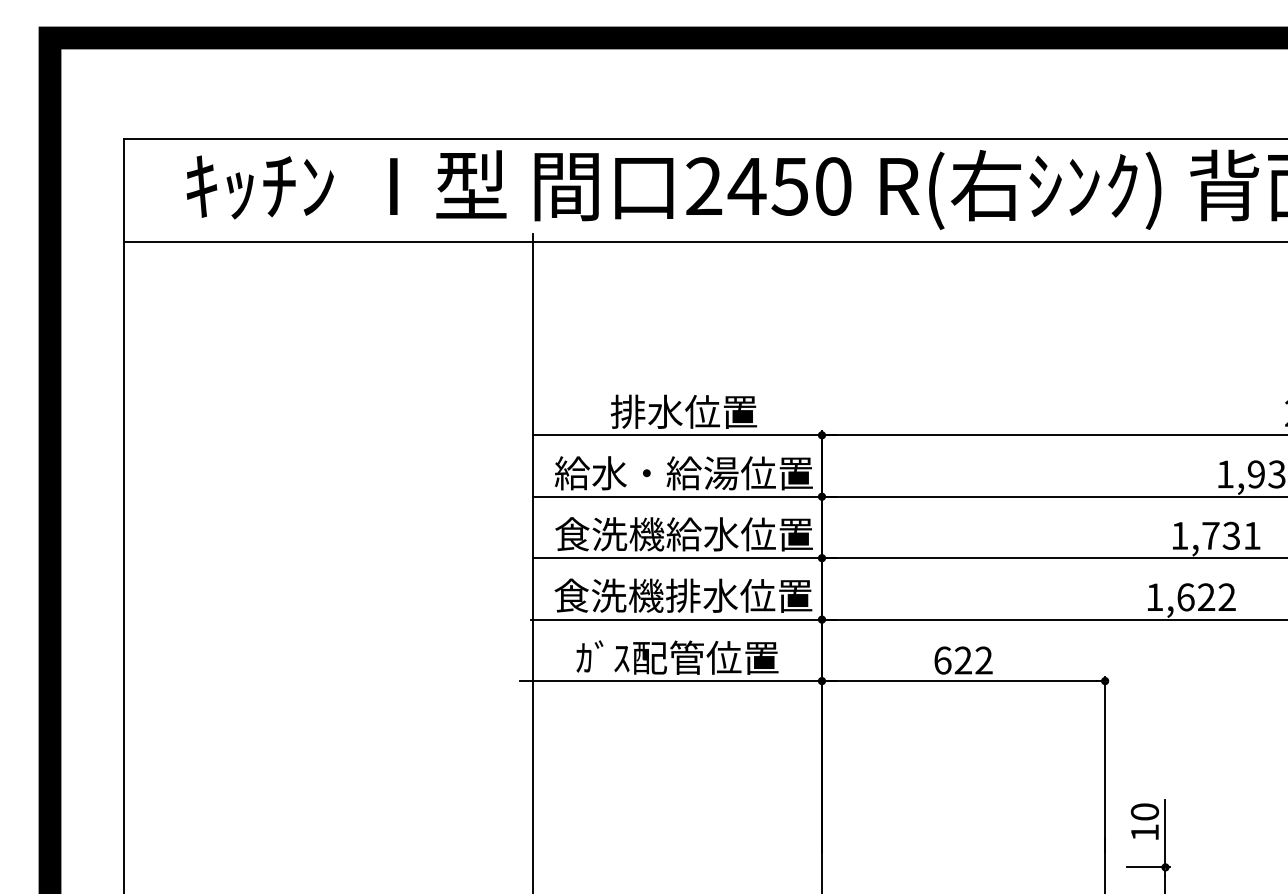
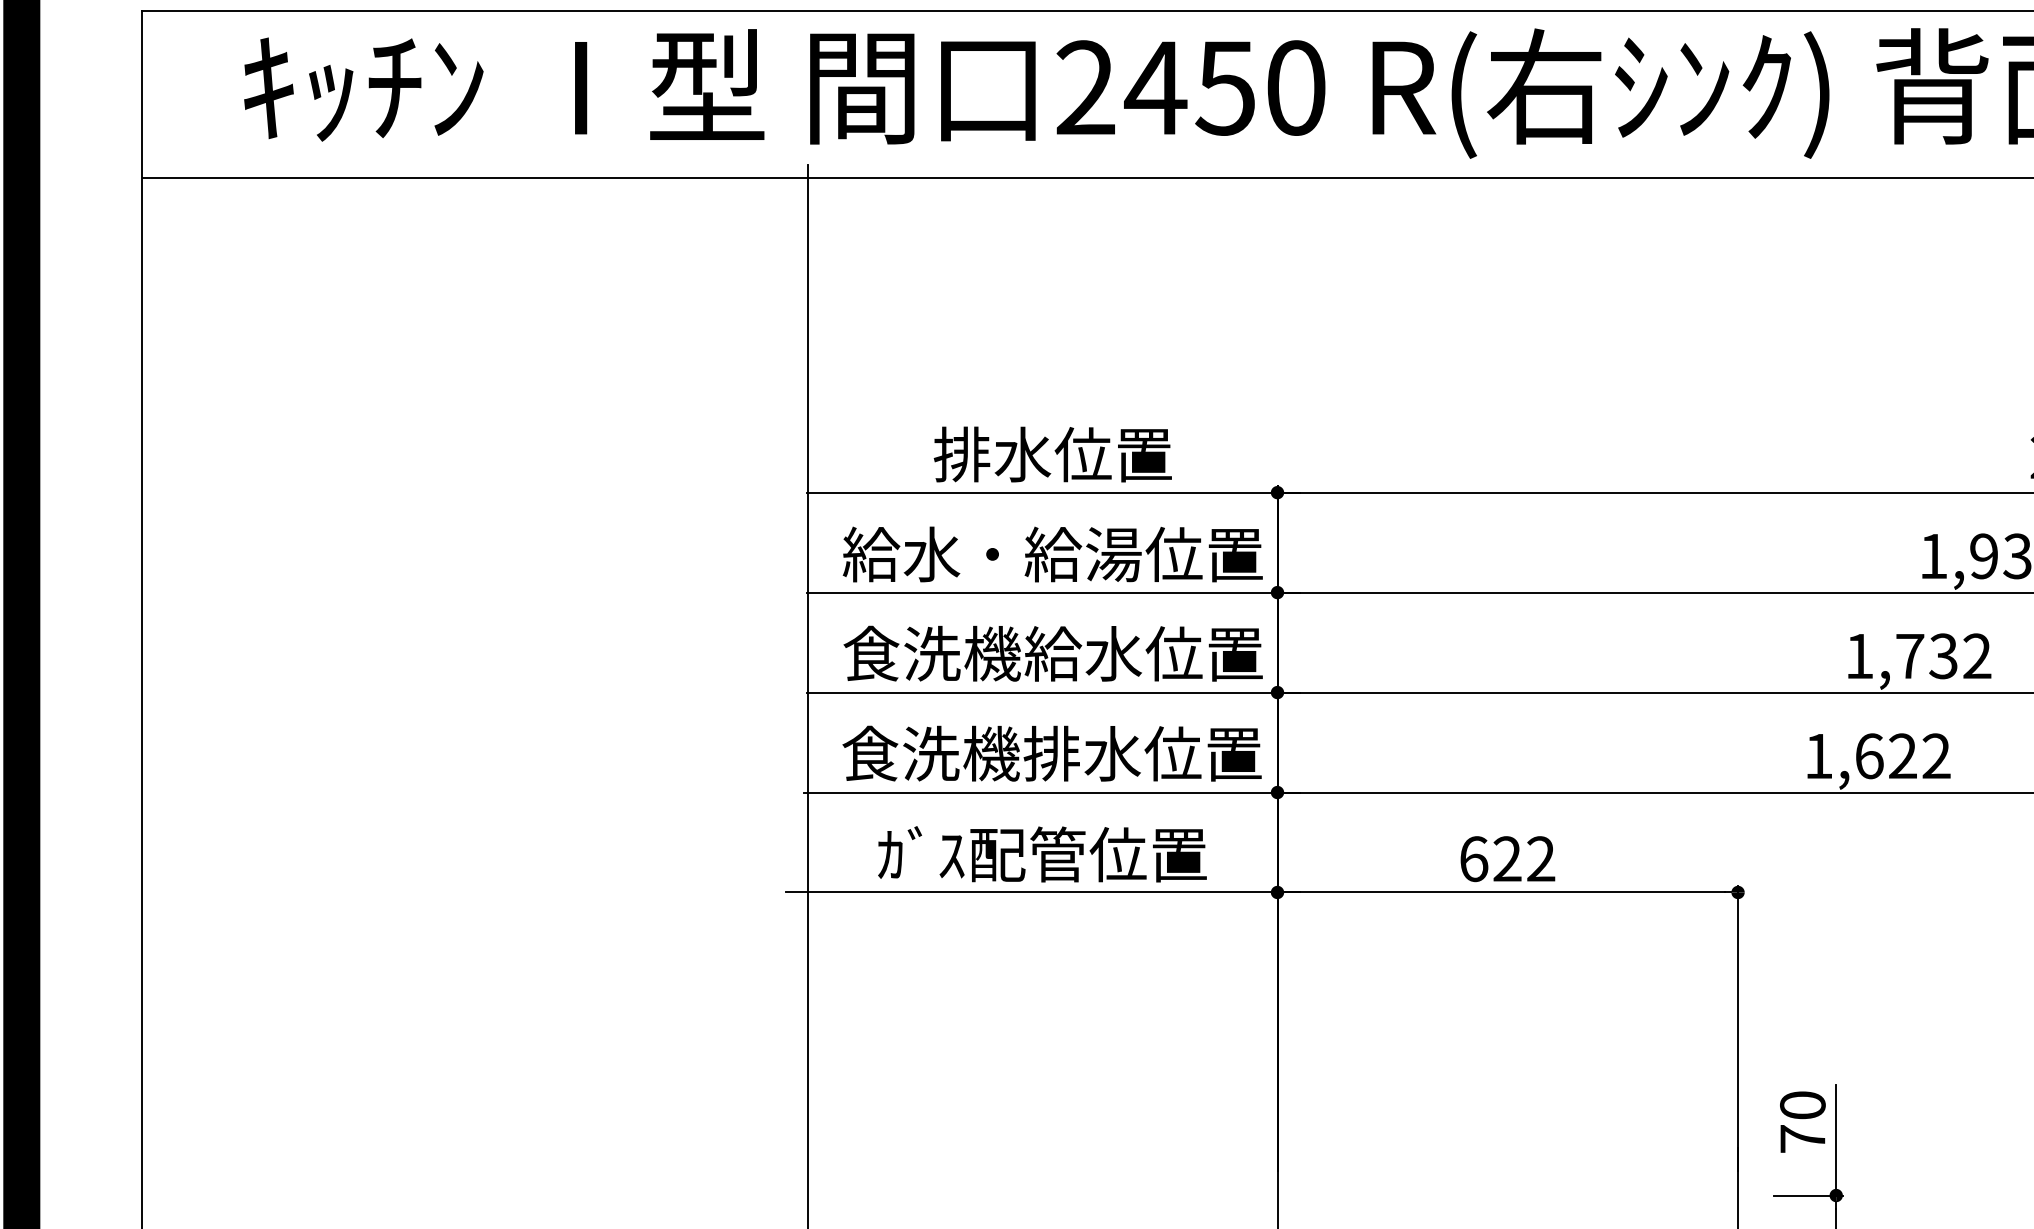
text: (1251, 535) -> (1976, 655), 1,731 -> 1,732
text: (1144, 832) -> (1802, 1138), 10 -> 70

